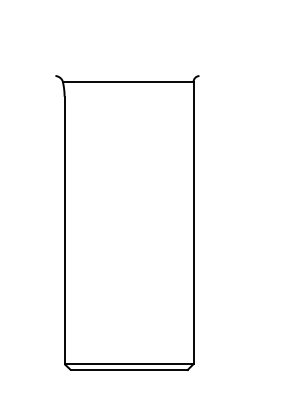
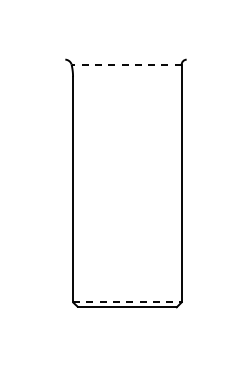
line: (128, 81) -> (126, 64), solid -> dashed
line: (129, 364) -> (127, 302), solid -> dashed

